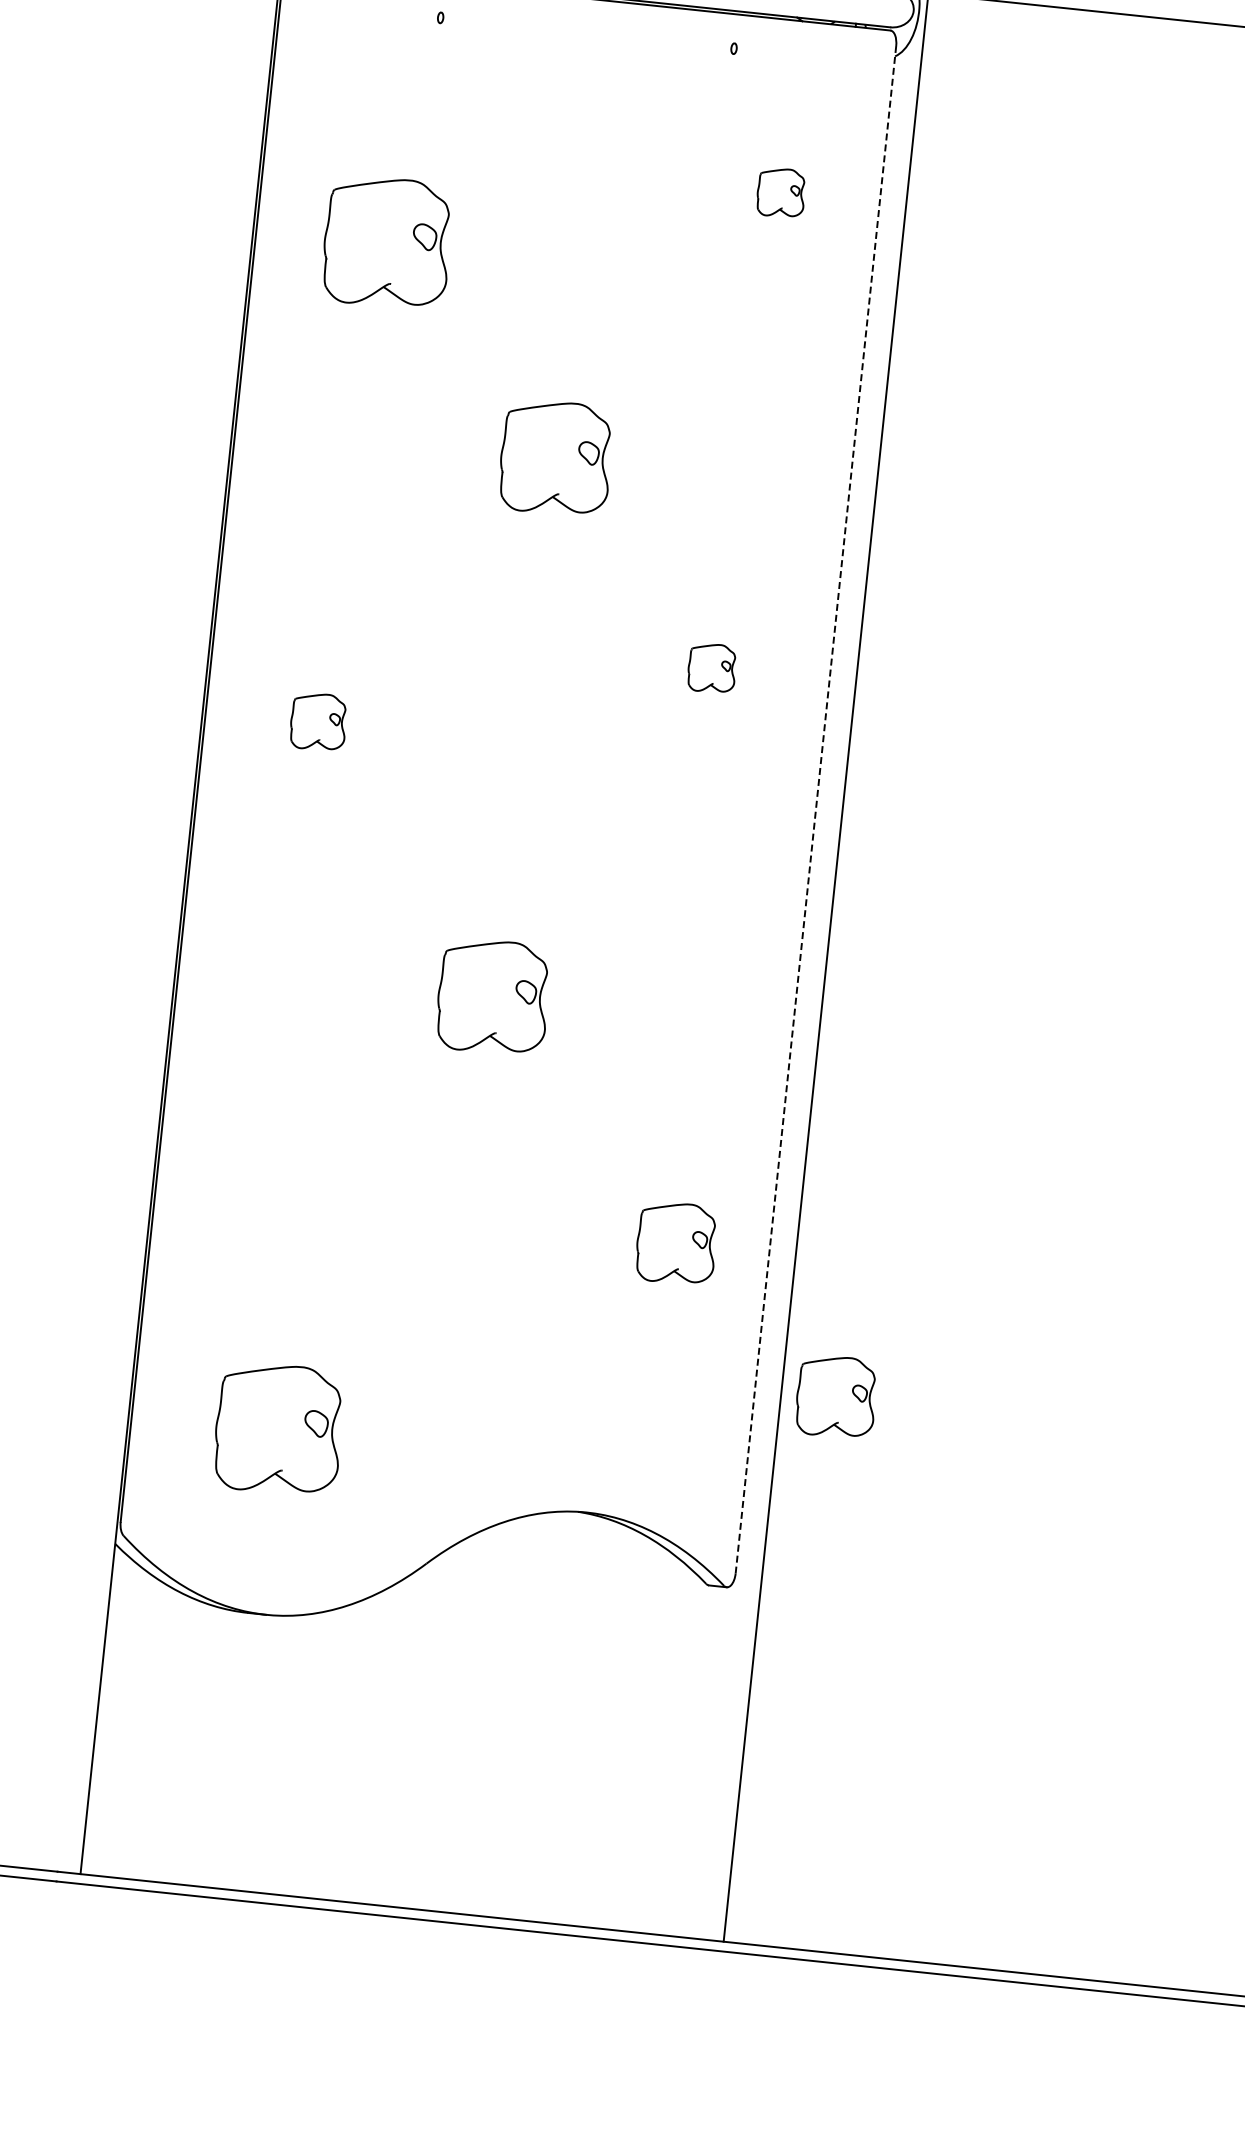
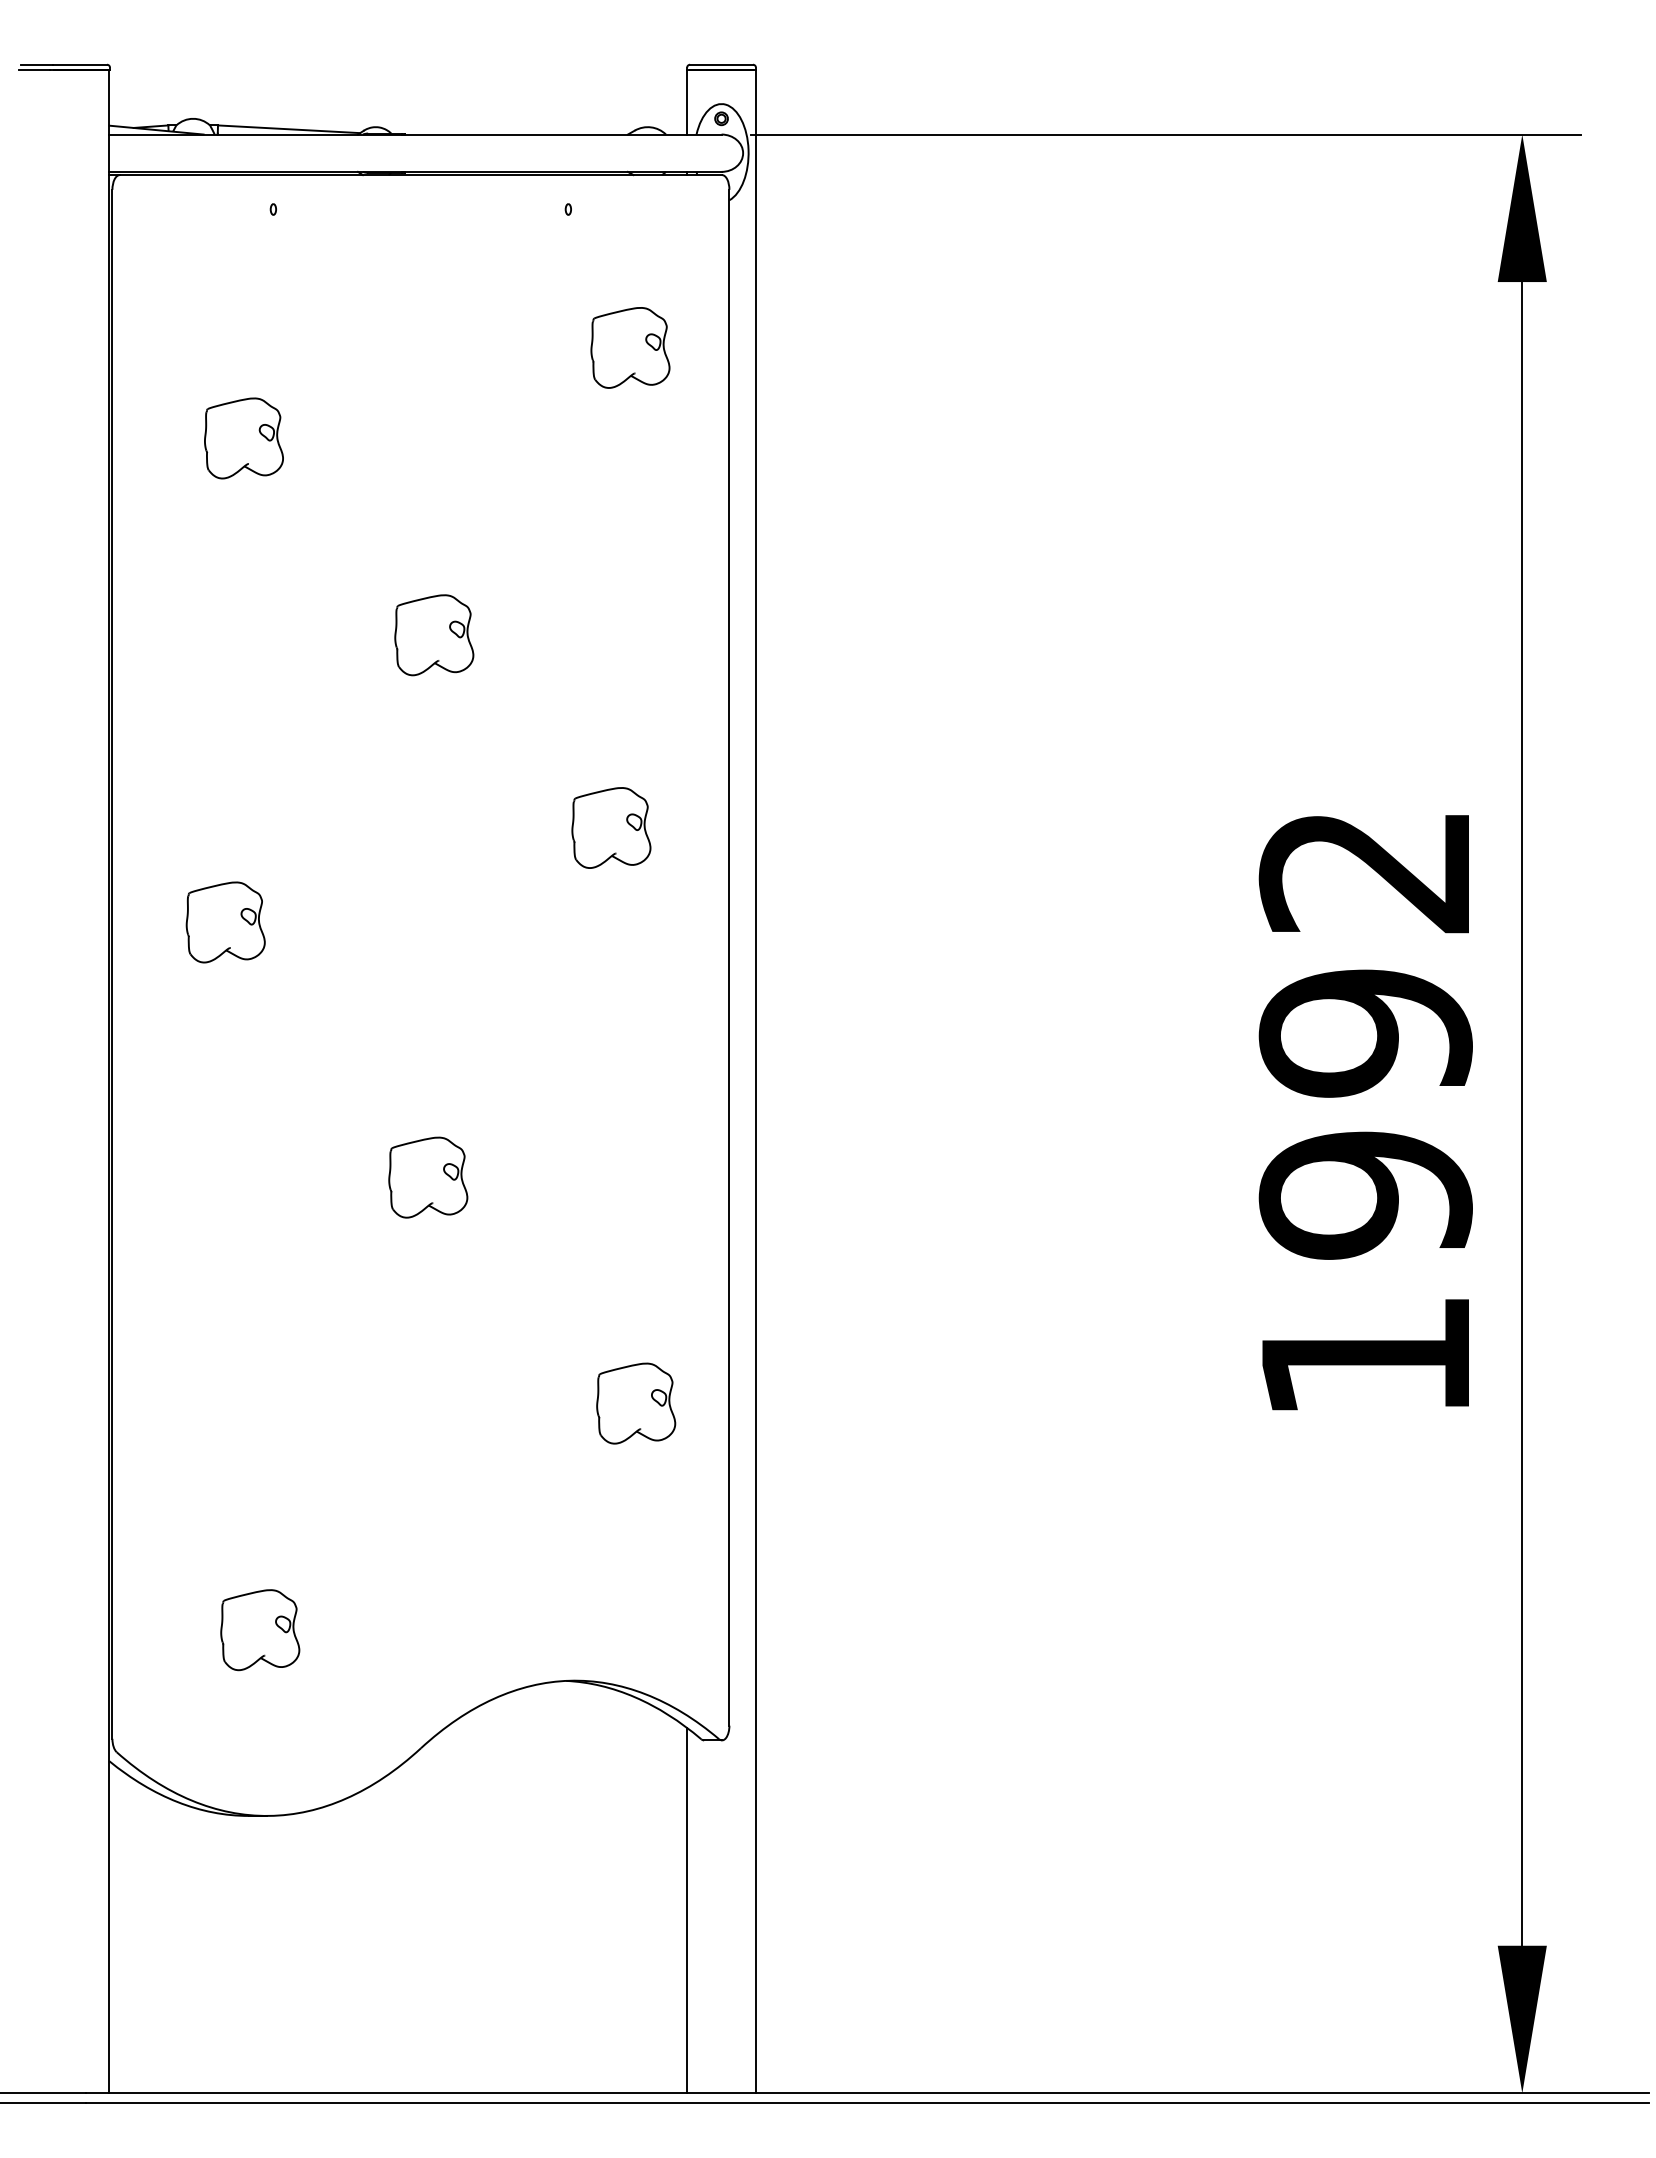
part: (781, 192) -> (630, 347), size x1.67
part: (386, 242) -> (243, 438), size x0.62
part: (556, 458) -> (434, 635), size x0.71
part: (712, 667) -> (611, 827), size x1.67
part: (318, 721) -> (225, 922), size x1.43
line: (816, 809) -> (729, 957), dashed -> solid
part: (493, 996) -> (428, 1177), size x0.71
part: (836, 1396) -> (811, 1539), removed
part: (279, 1429) -> (260, 1630), size x0.62
line: (674, 1752) -> (687, 1910), added

